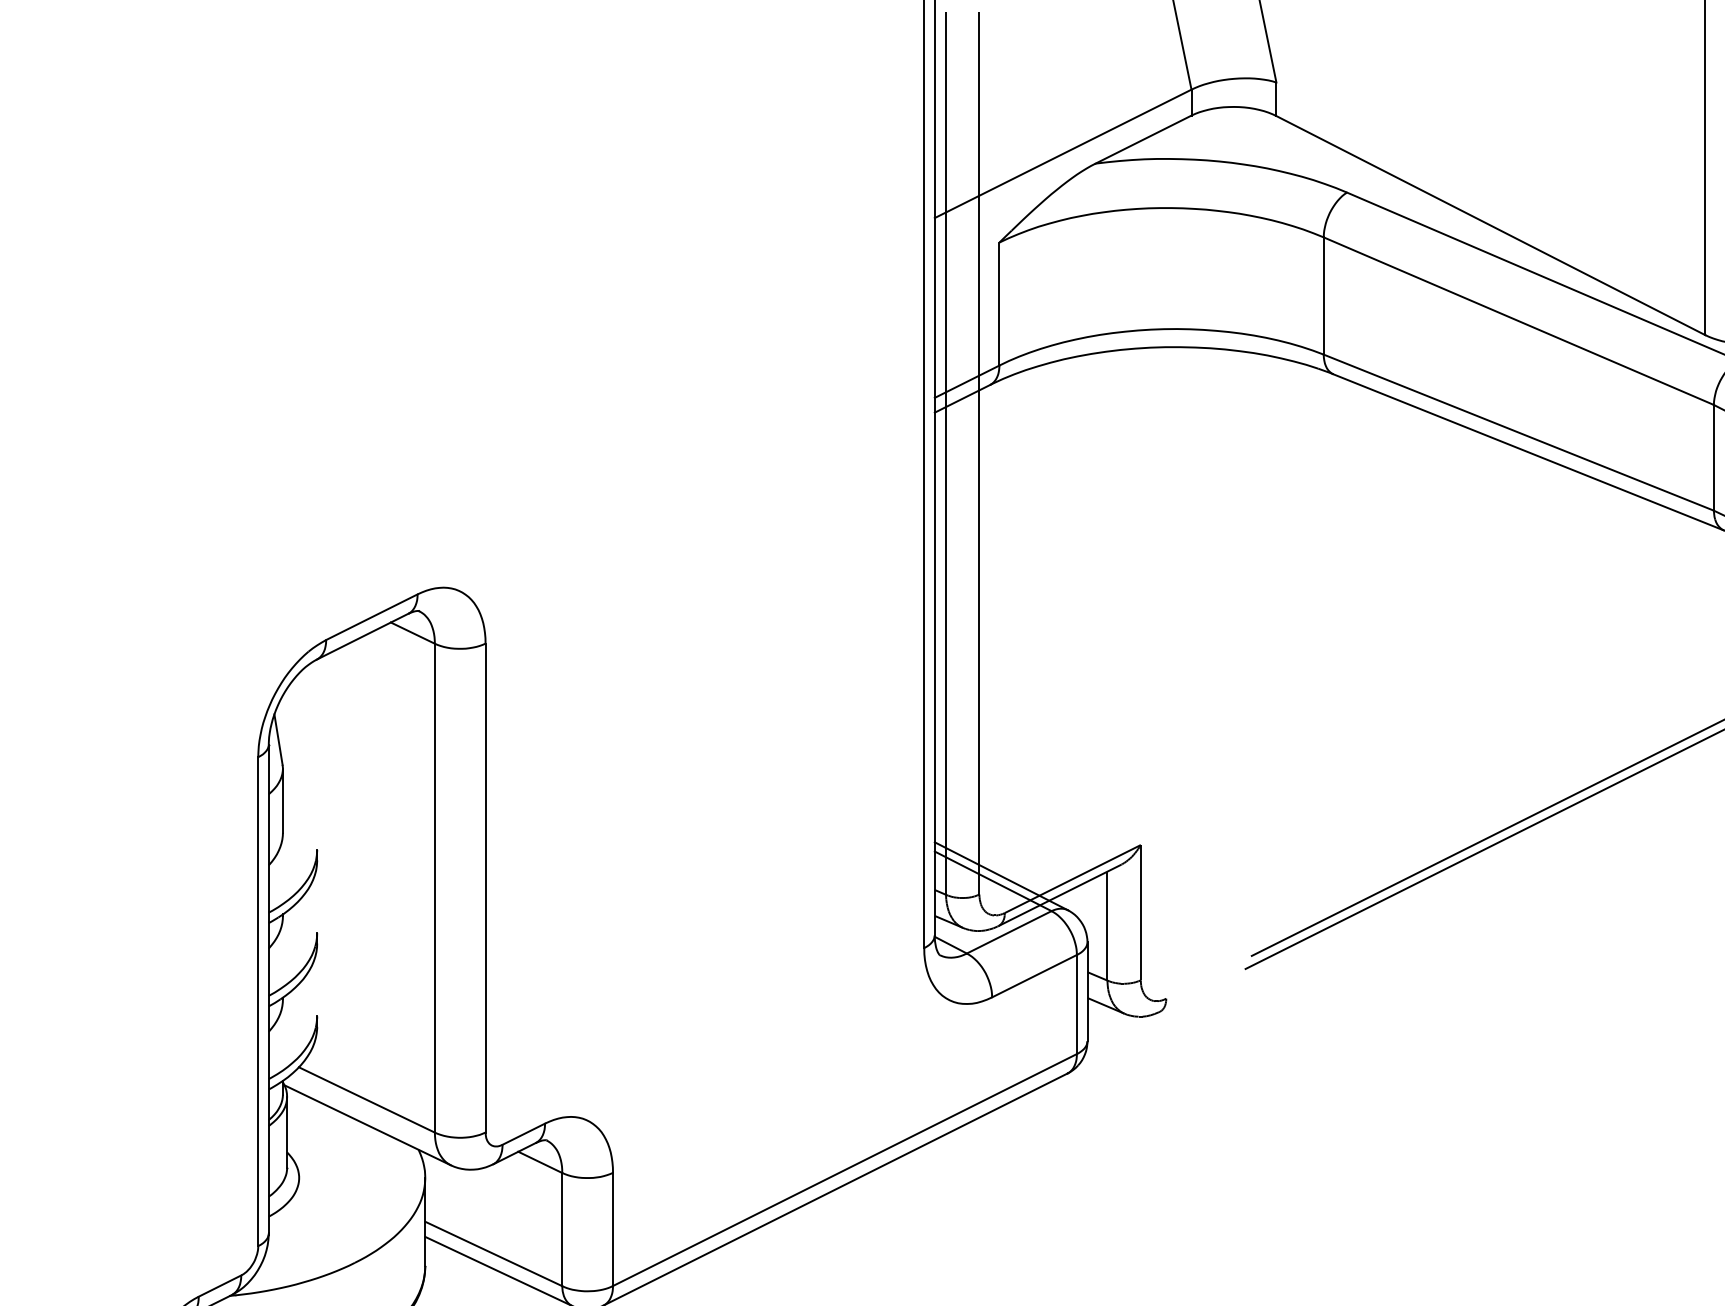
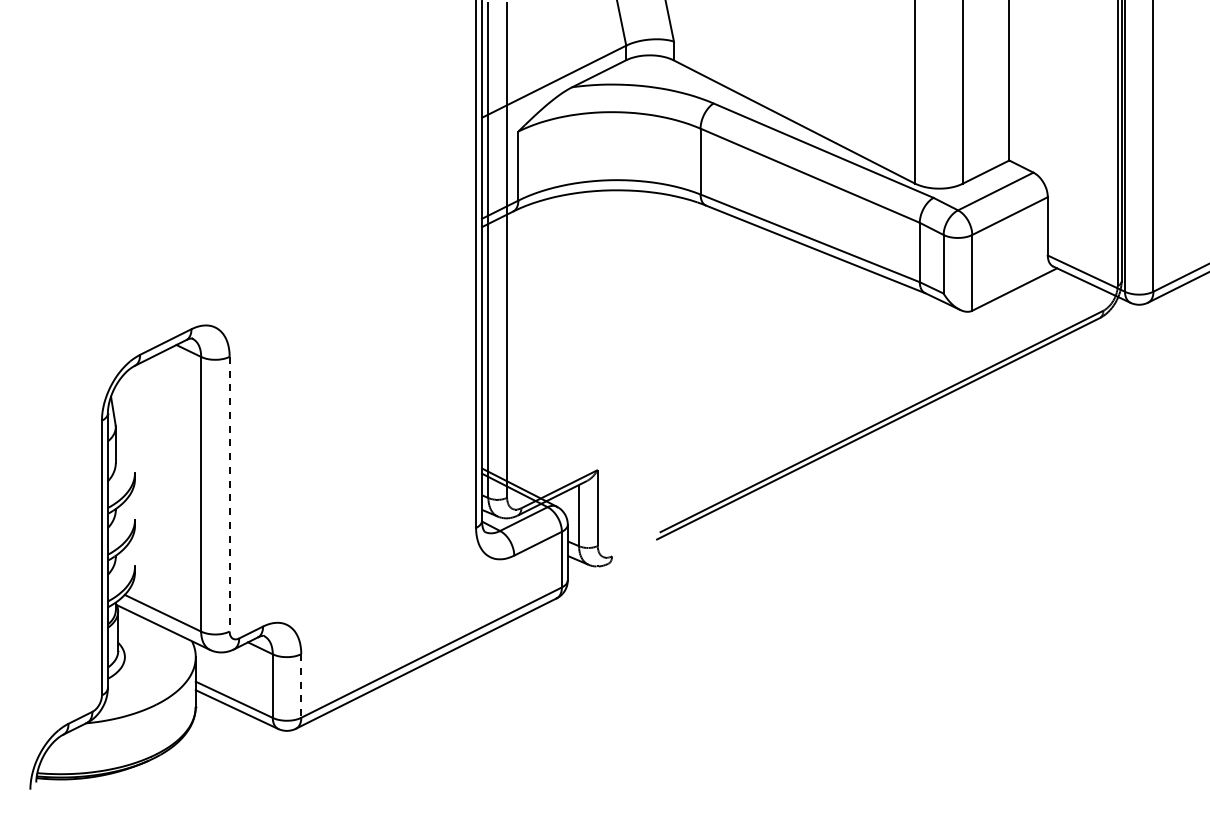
line: (485, 888) -> (229, 494), solid -> dashed
line: (613, 1230) -> (301, 686), solid -> dashed

